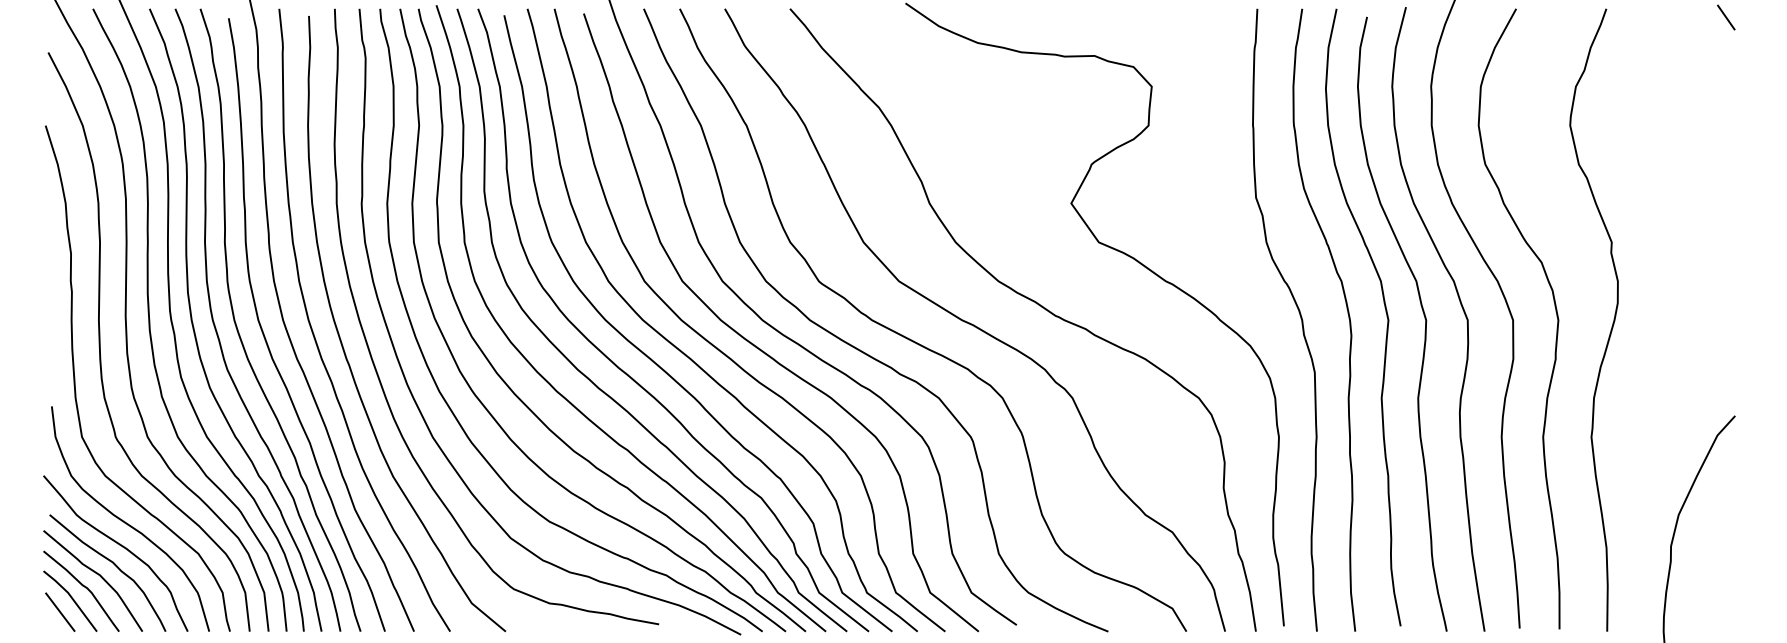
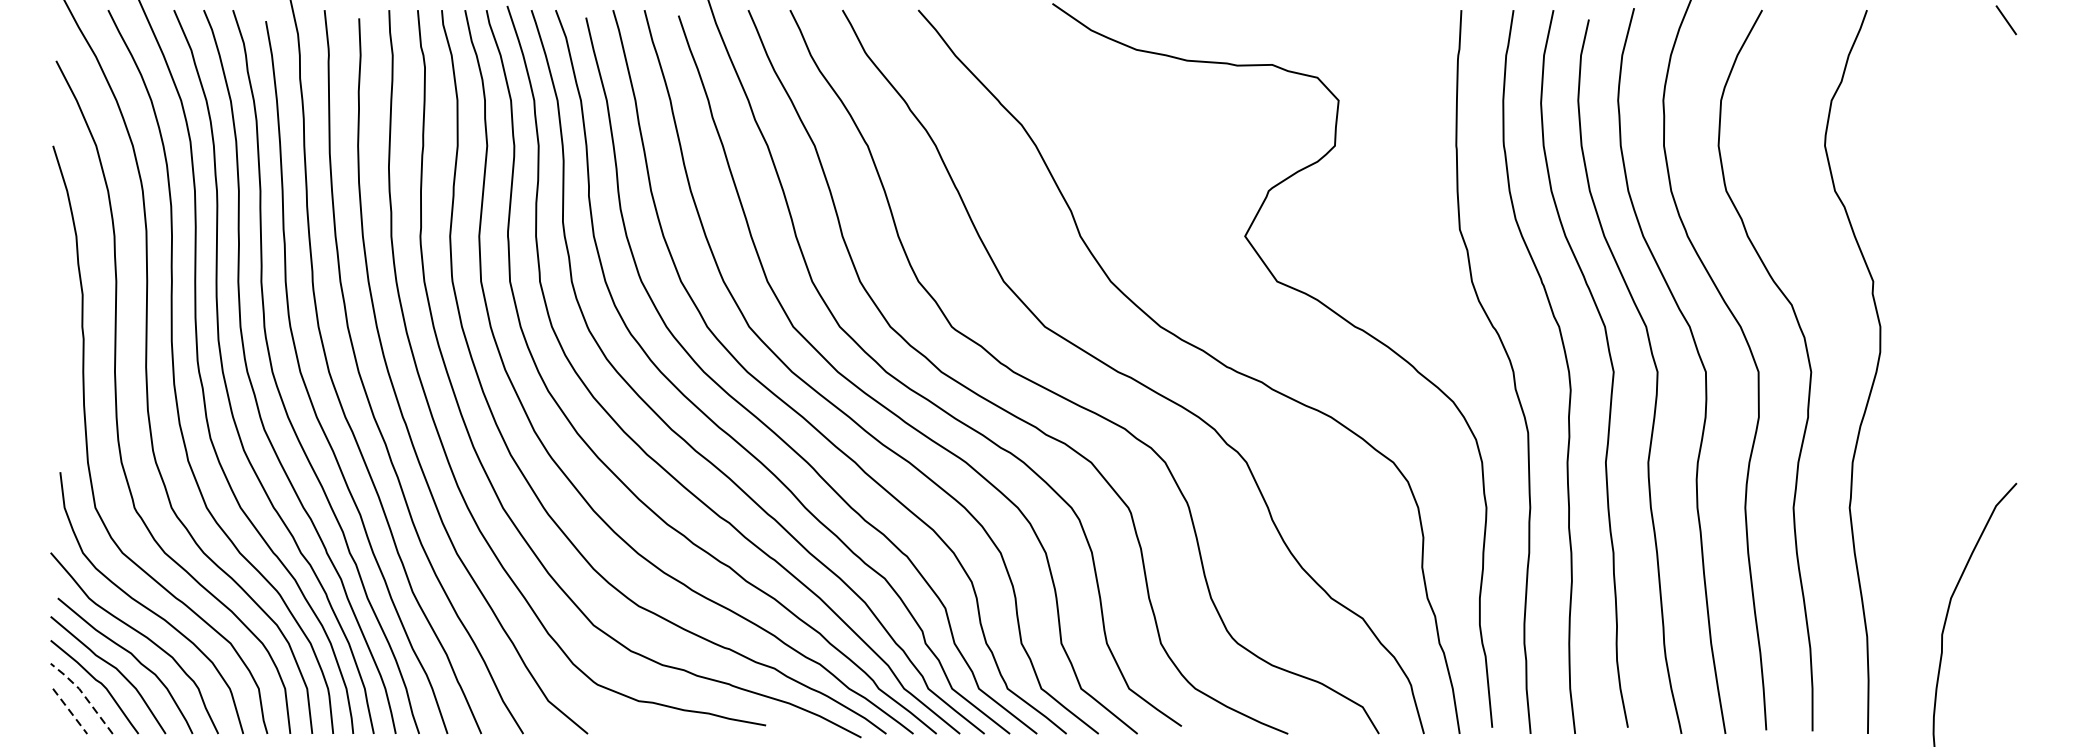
line: (71, 597) -> (83, 694), solid -> dashed
line: (60, 612) -> (70, 711), solid -> dashed

